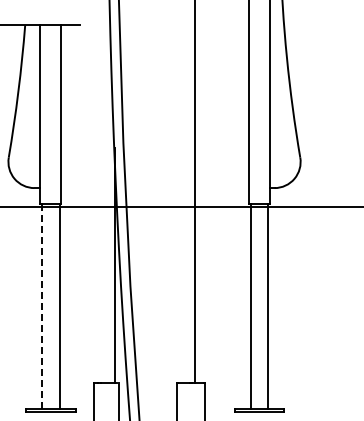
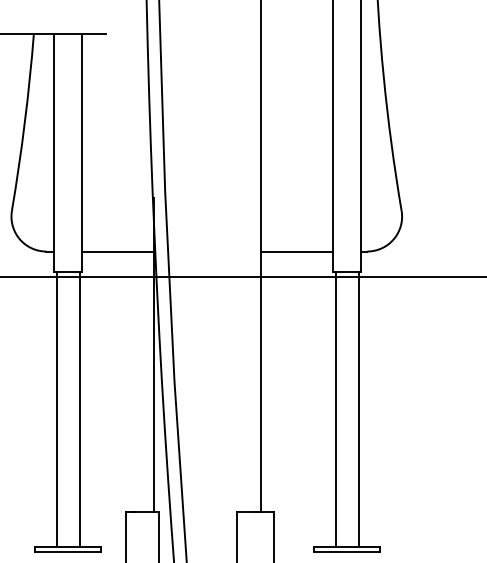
line: (88, 188) -> (118, 252), added
line: (222, 188) -> (297, 252), added
line: (42, 306) -> (57, 409), dashed -> solid

